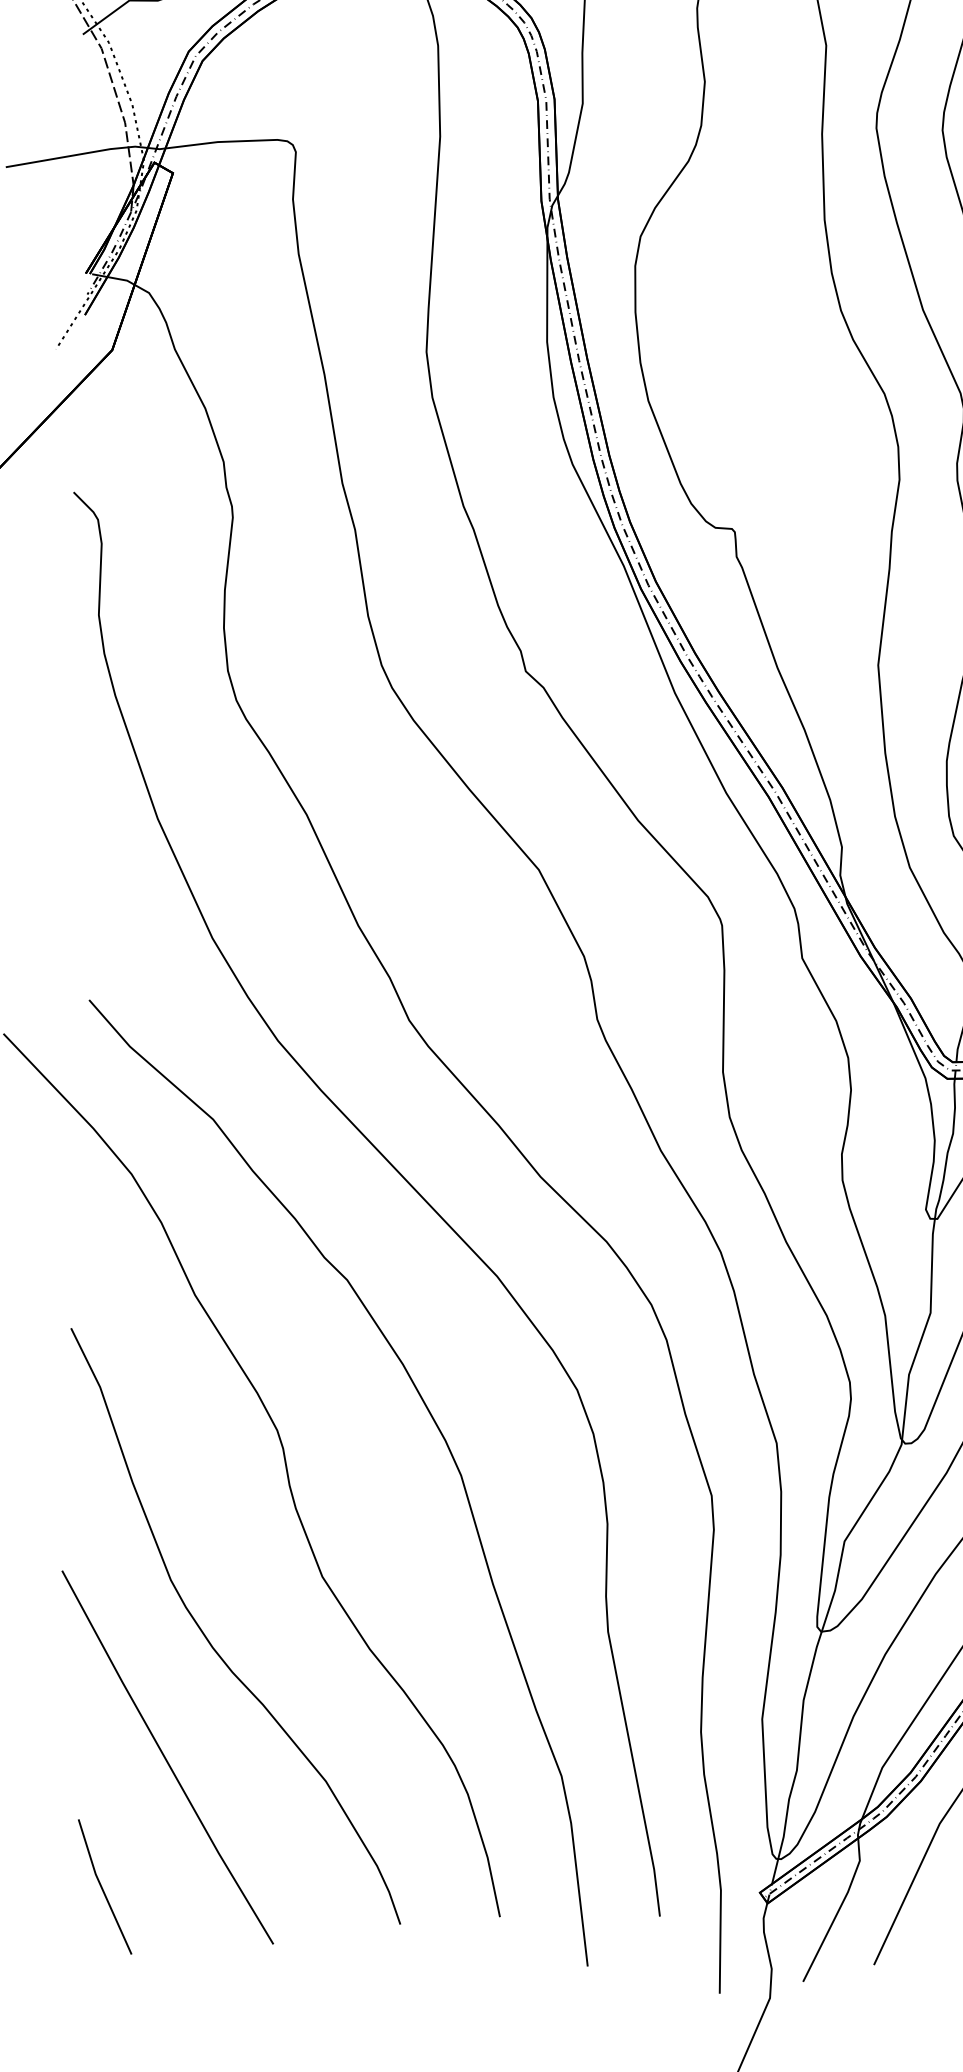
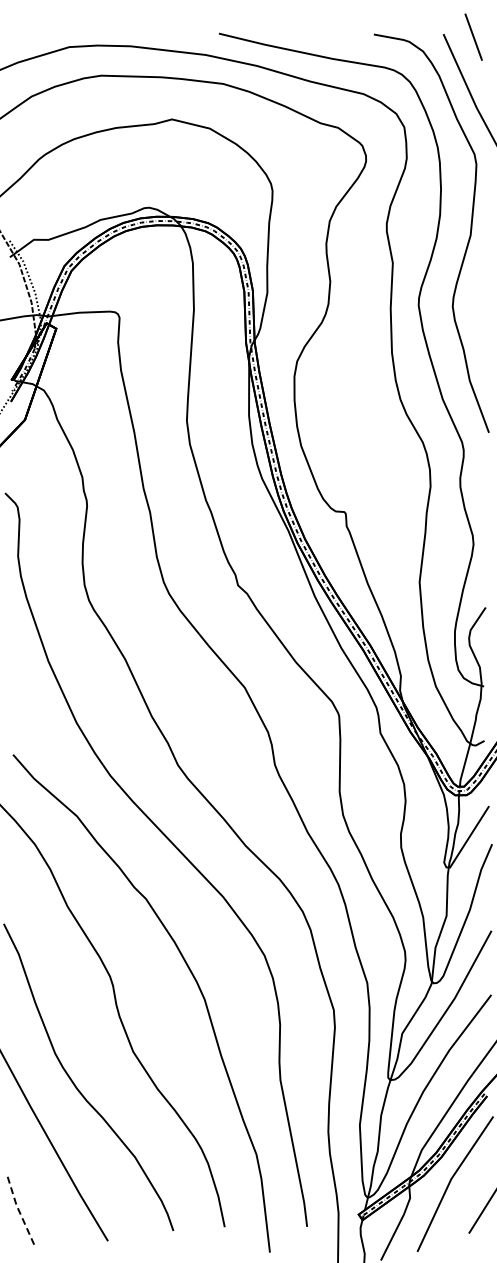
line: (101, 1888) -> (19, 1212), solid -> dashed

